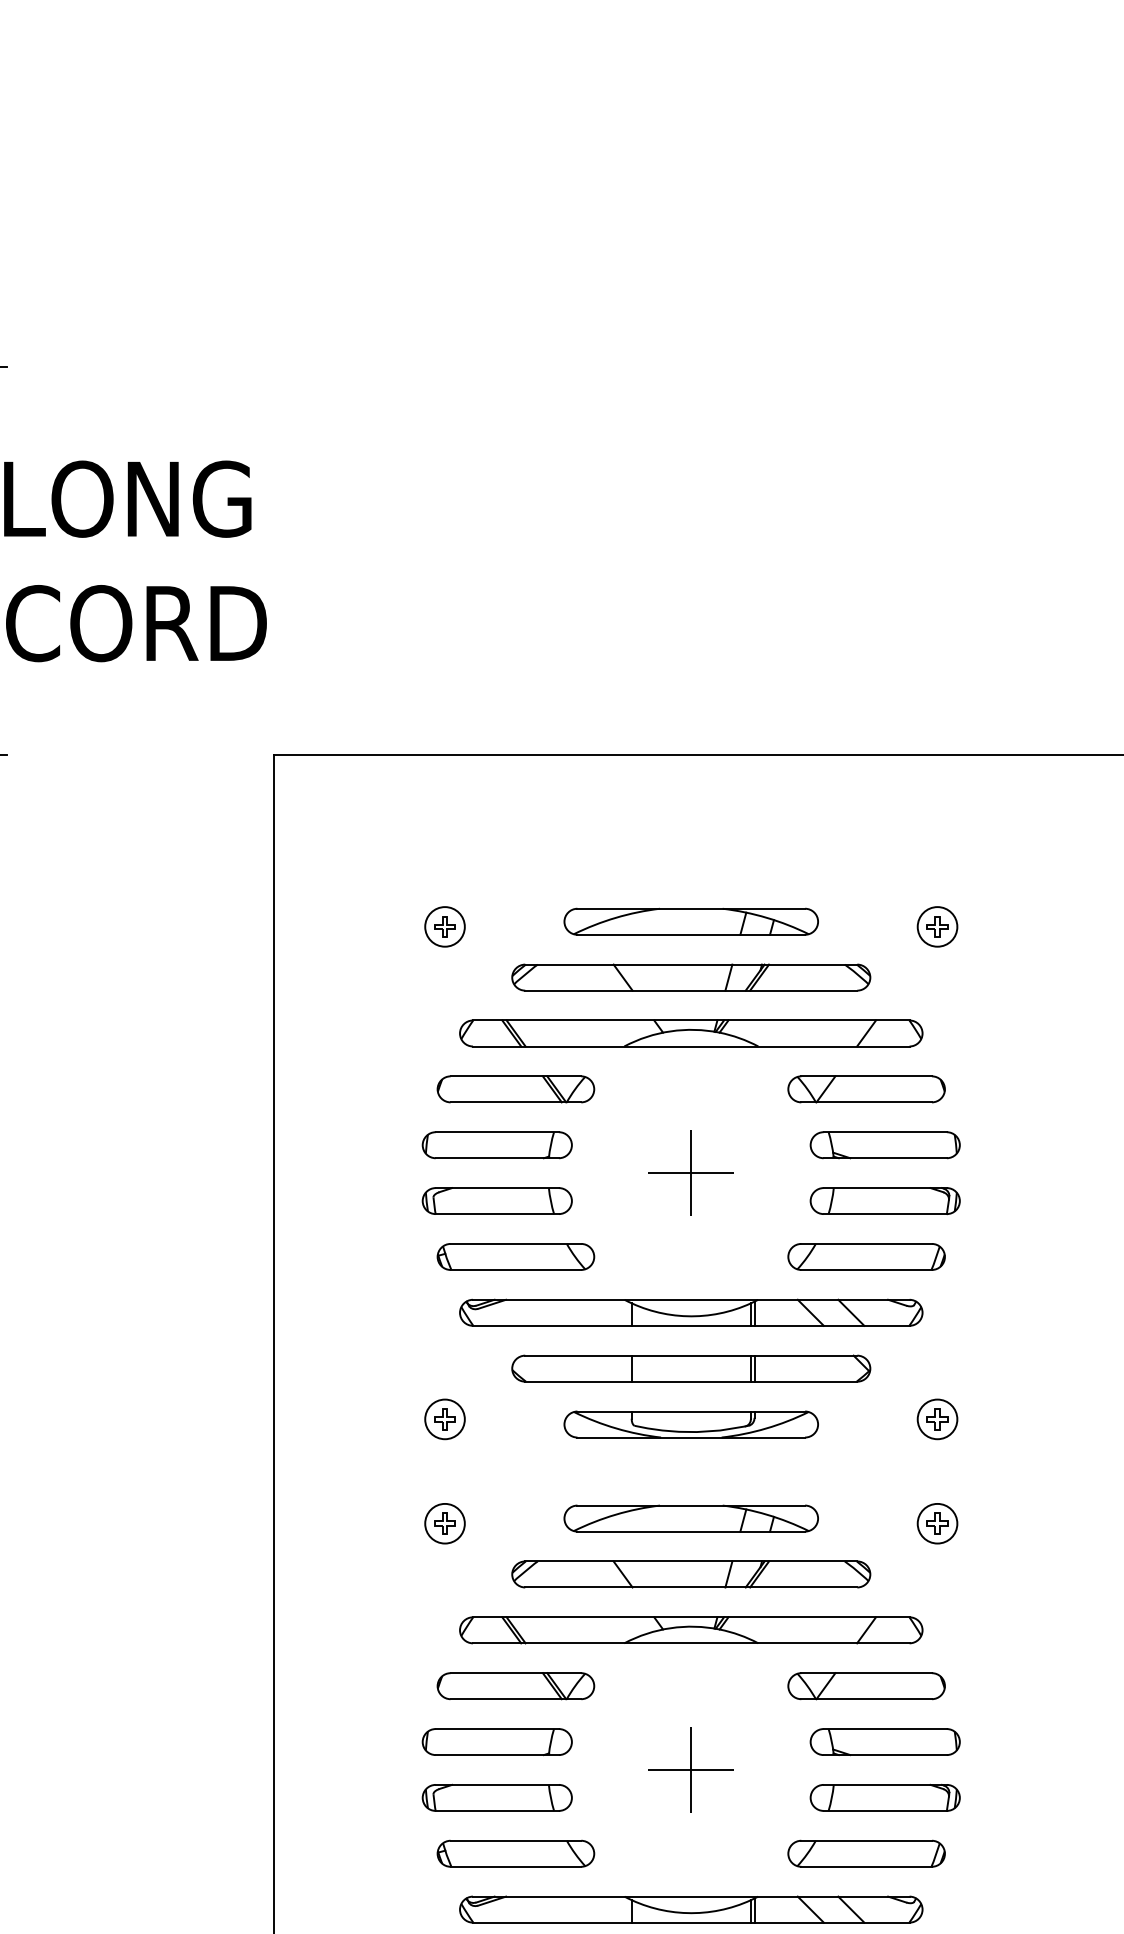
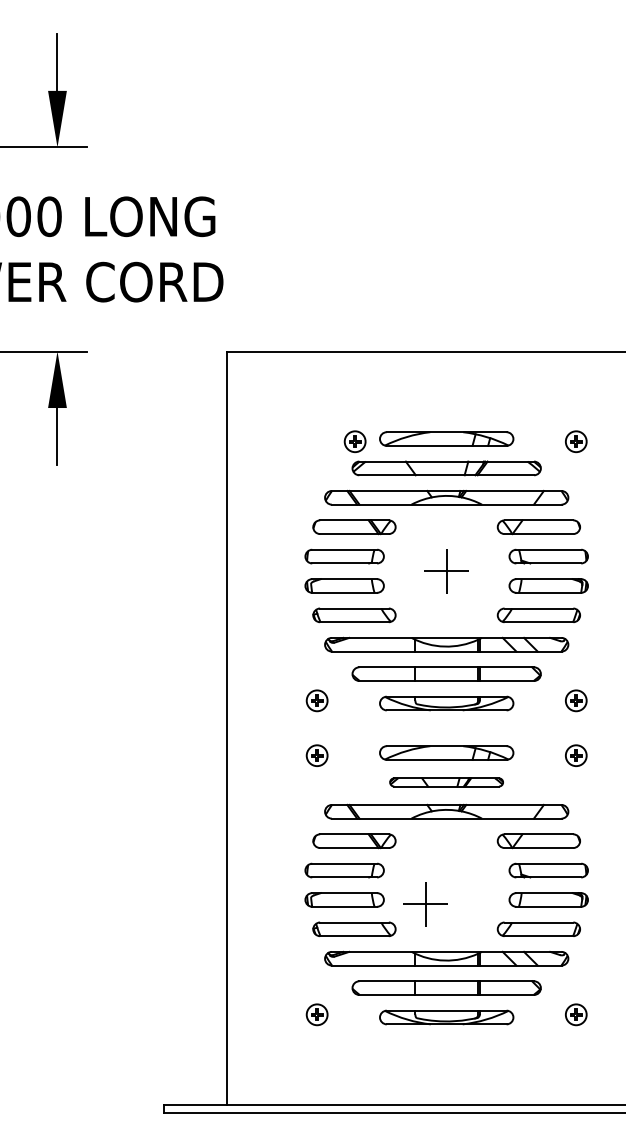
part: (443, 926) -> (354, 441), moved
part: (690, 1574) -> (446, 782), size x0.6
part: (690, 1770) -> (425, 904), moved

